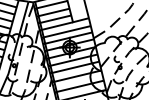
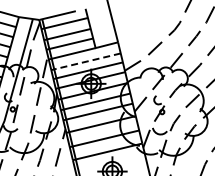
line: (66, 31) -> (86, 61), solid -> dashed

